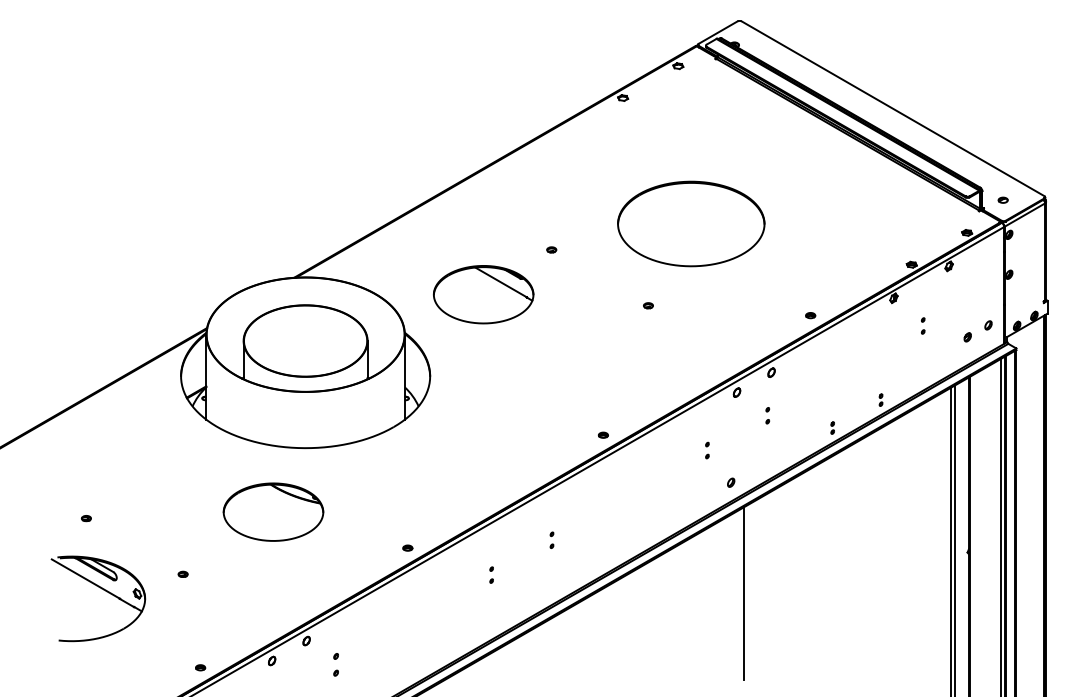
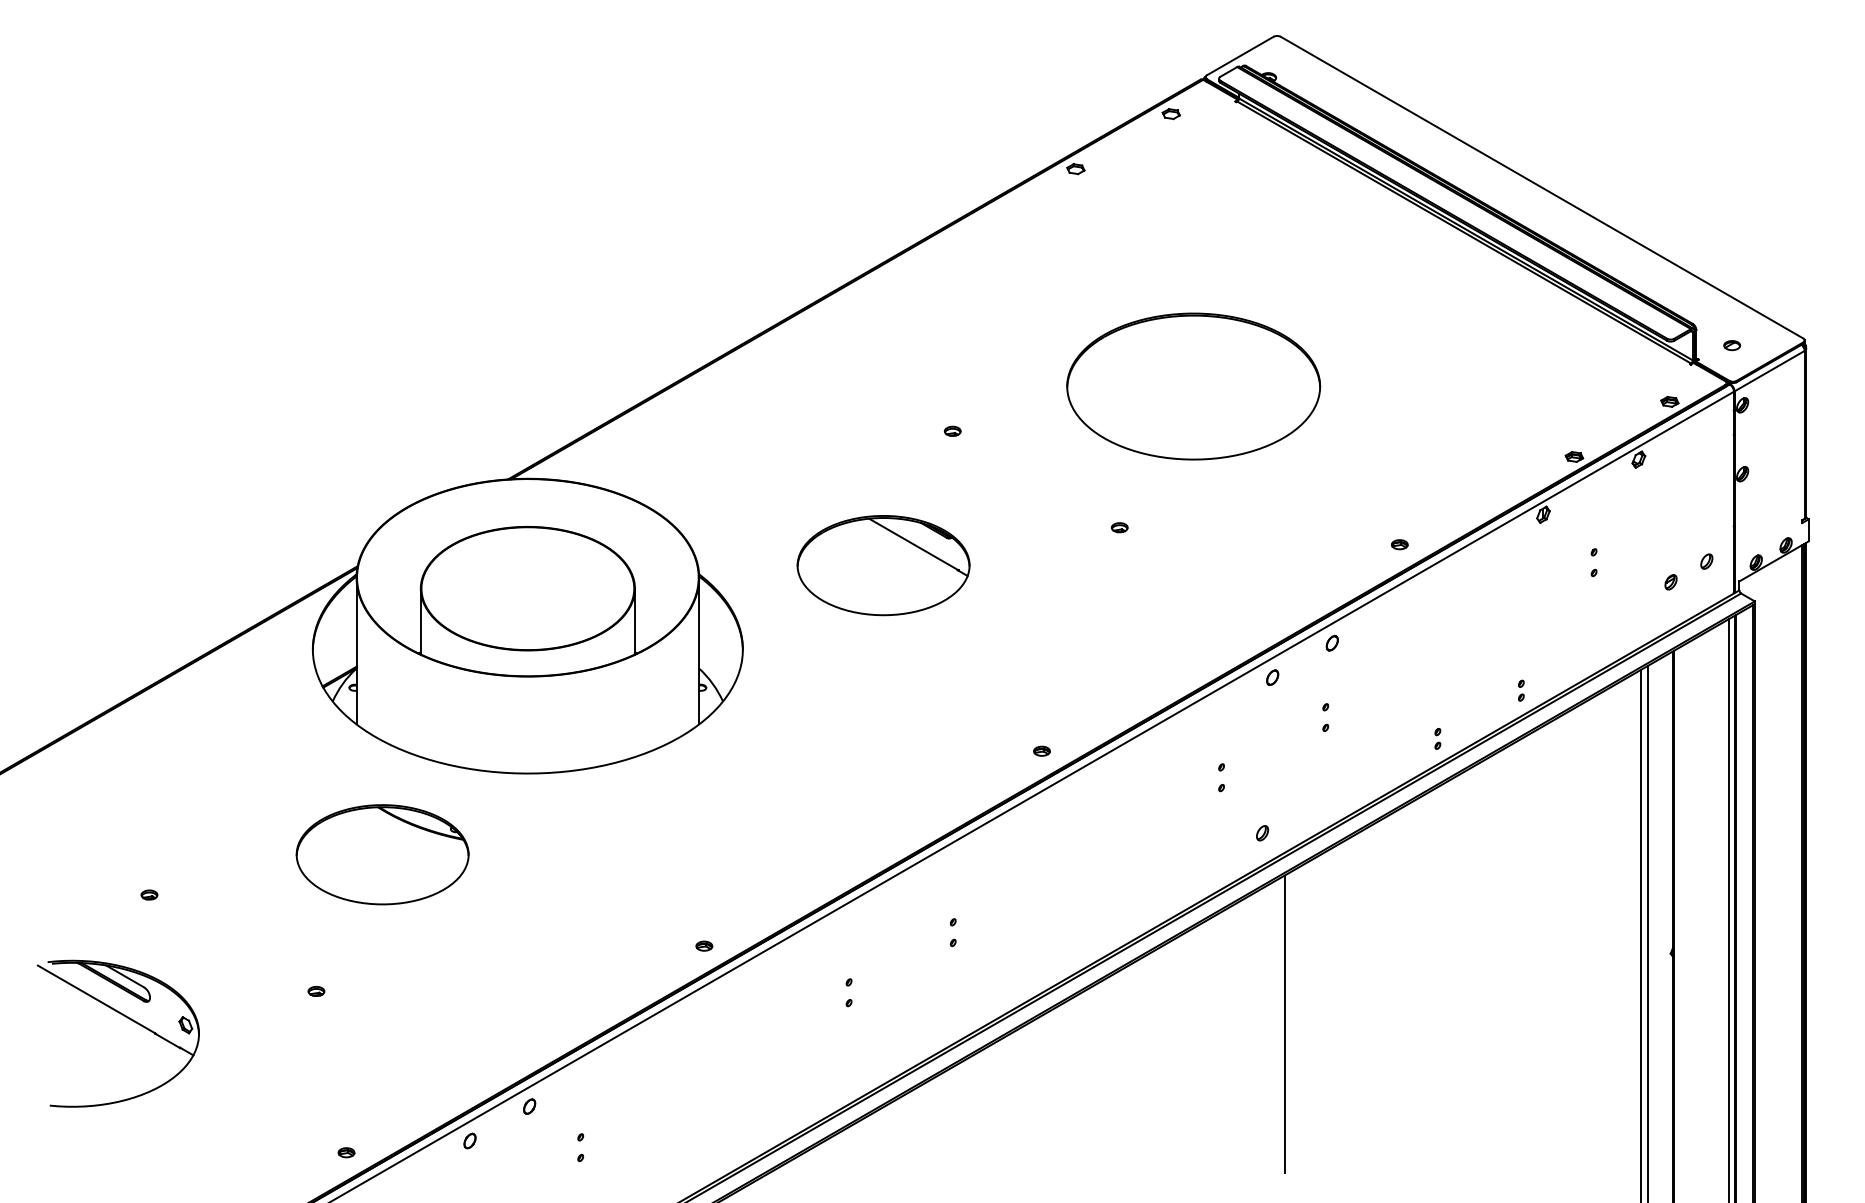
part: (483, 294) -> (883, 565), moved
part: (273, 511) -> (382, 853), moved
part: (103, 590) -> (127, 1019), moved
part: (336, 664) -> (581, 1147), size x0.71

